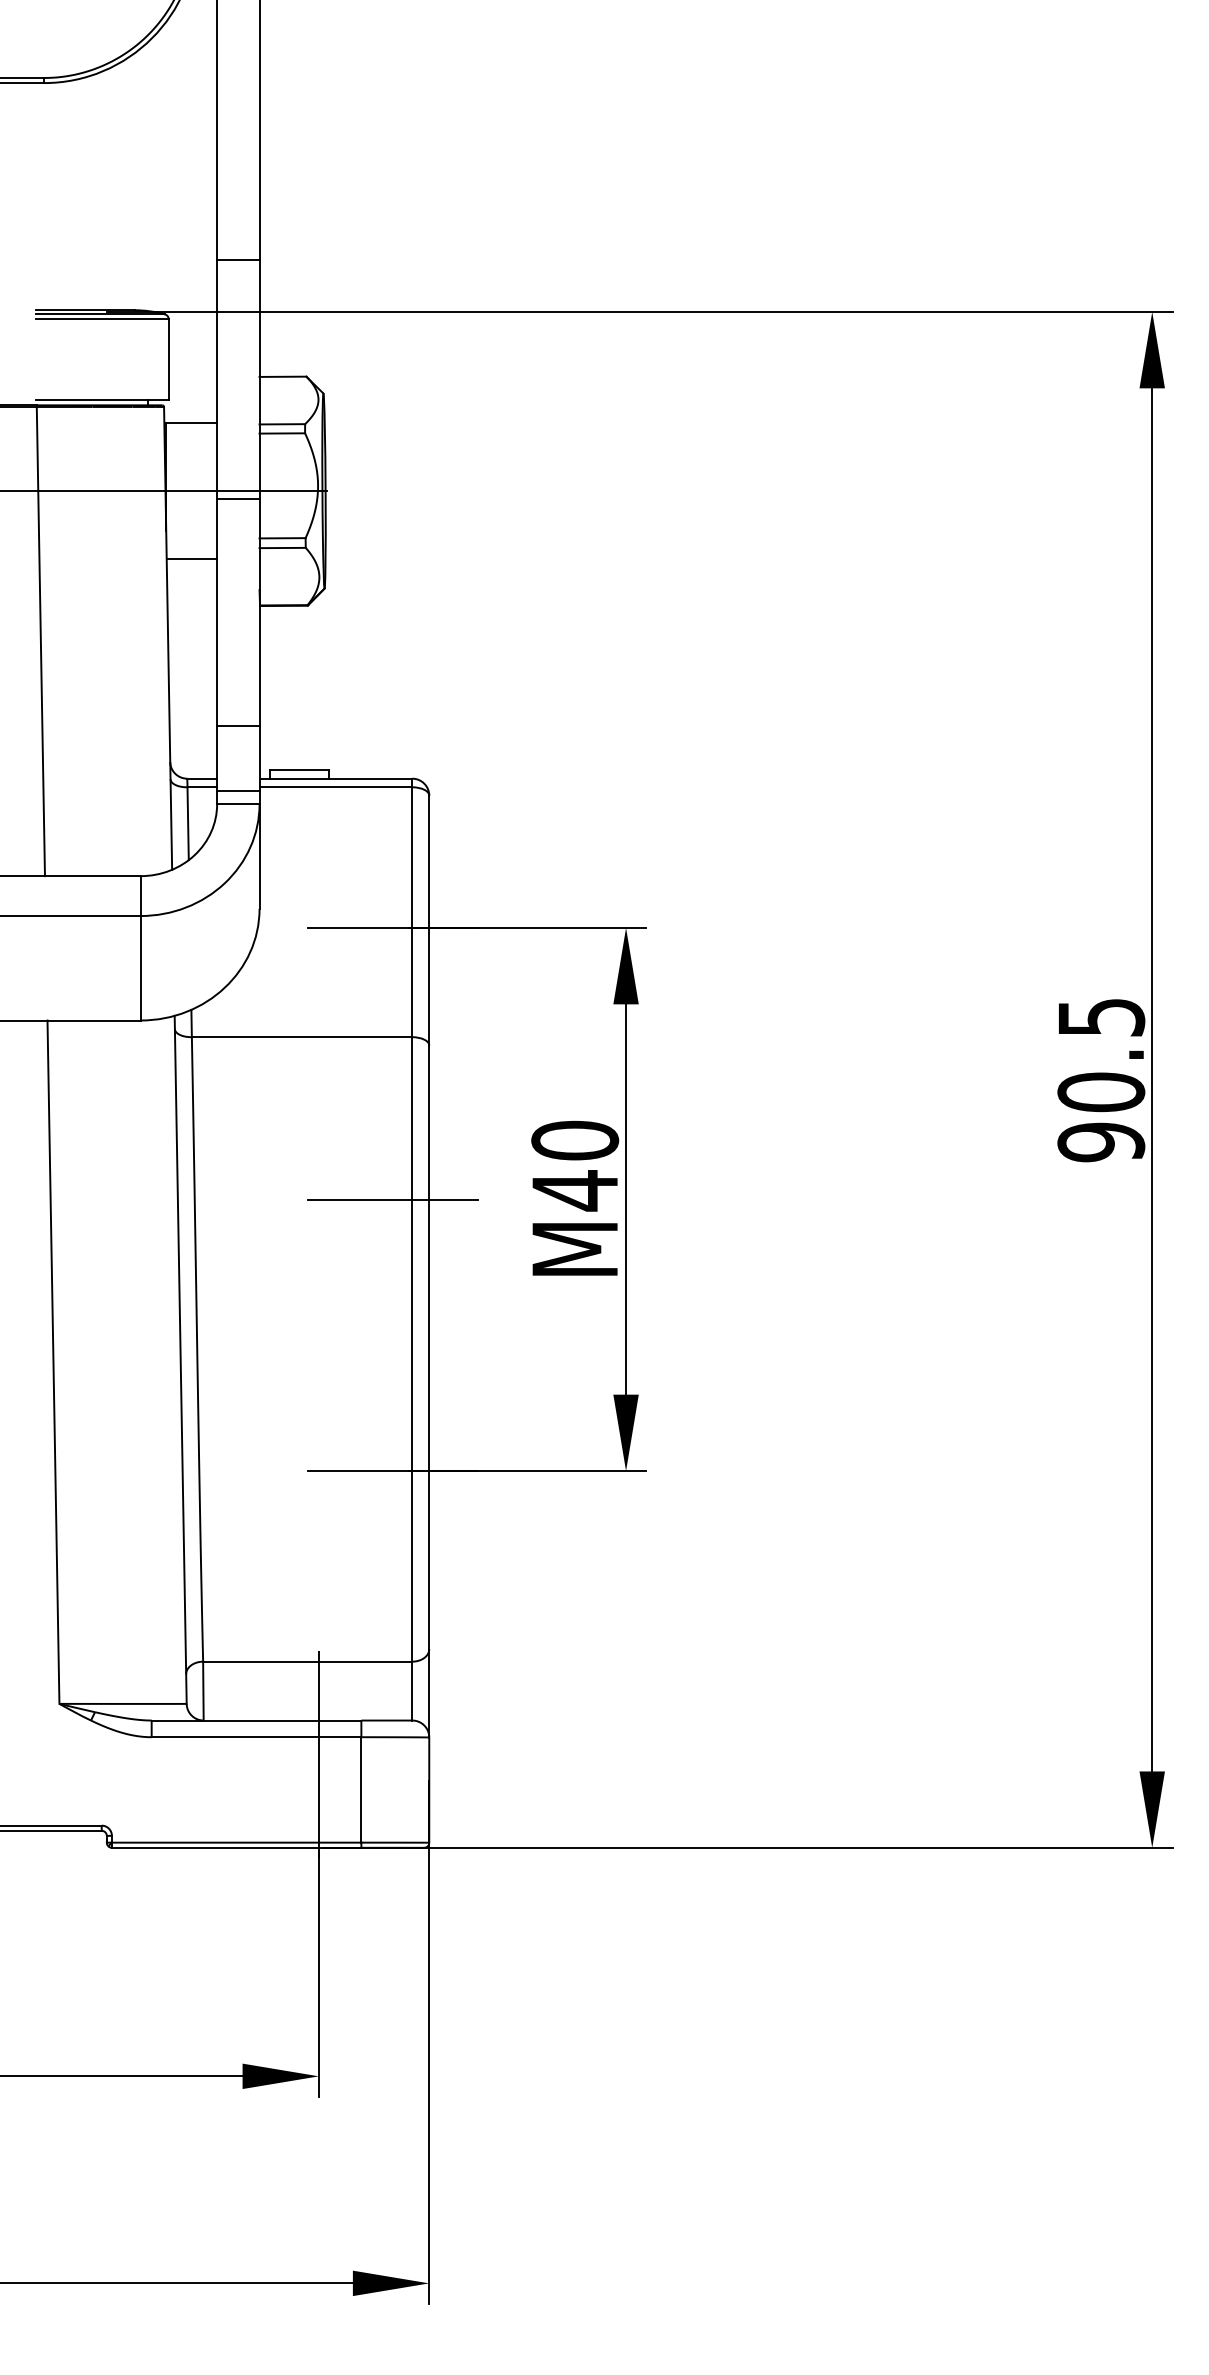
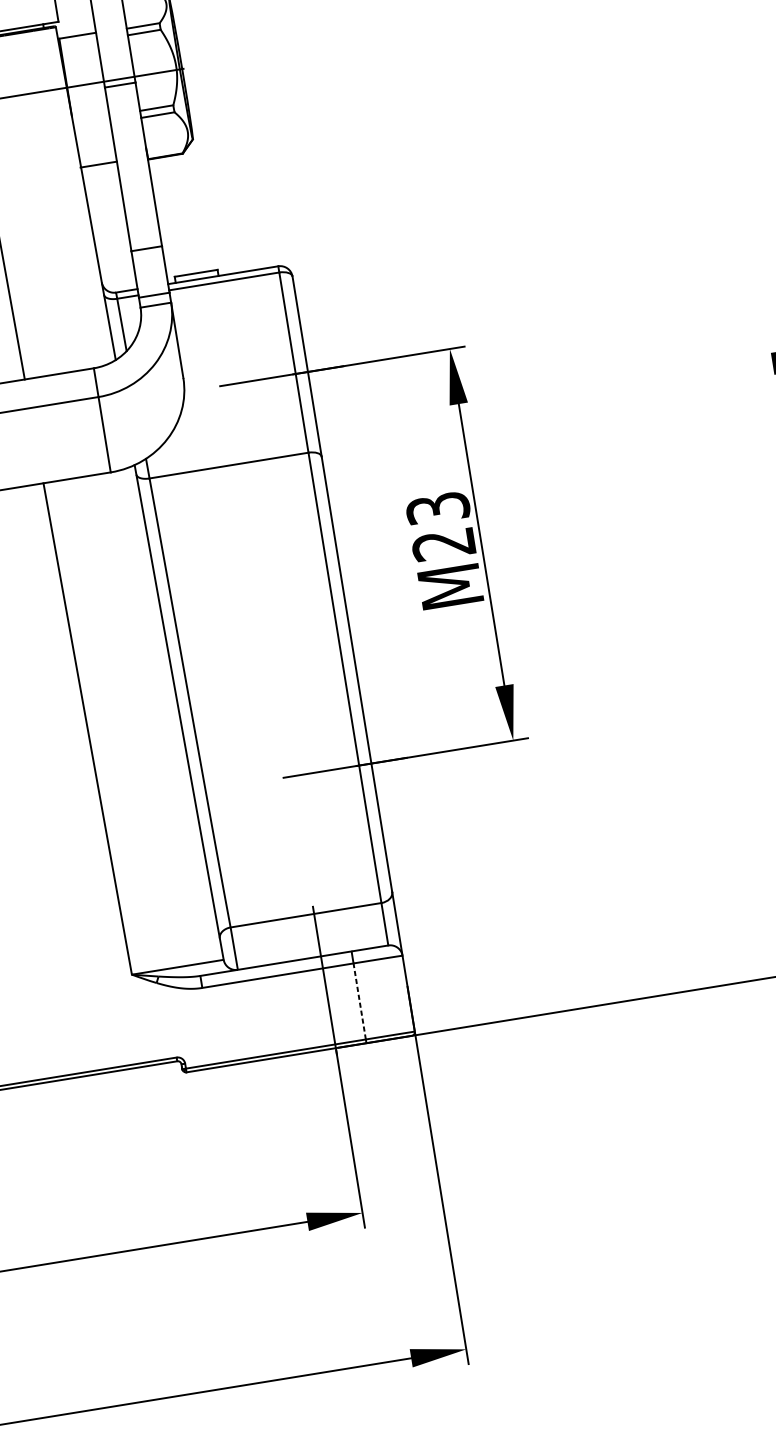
line: (191, 558) -> (98, 164), moved
text: (575, 1165) -> (441, 526), M40 -> M23
line: (392, 1199) -> (313, 572), removed
line: (361, 1789) -> (359, 1001), solid -> dashed

